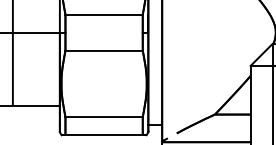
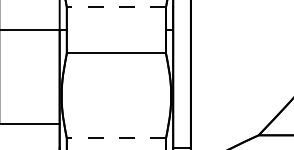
line: (104, 14) -> (116, 6), solid -> dashed
line: (104, 116) -> (116, 137), solid -> dashed

